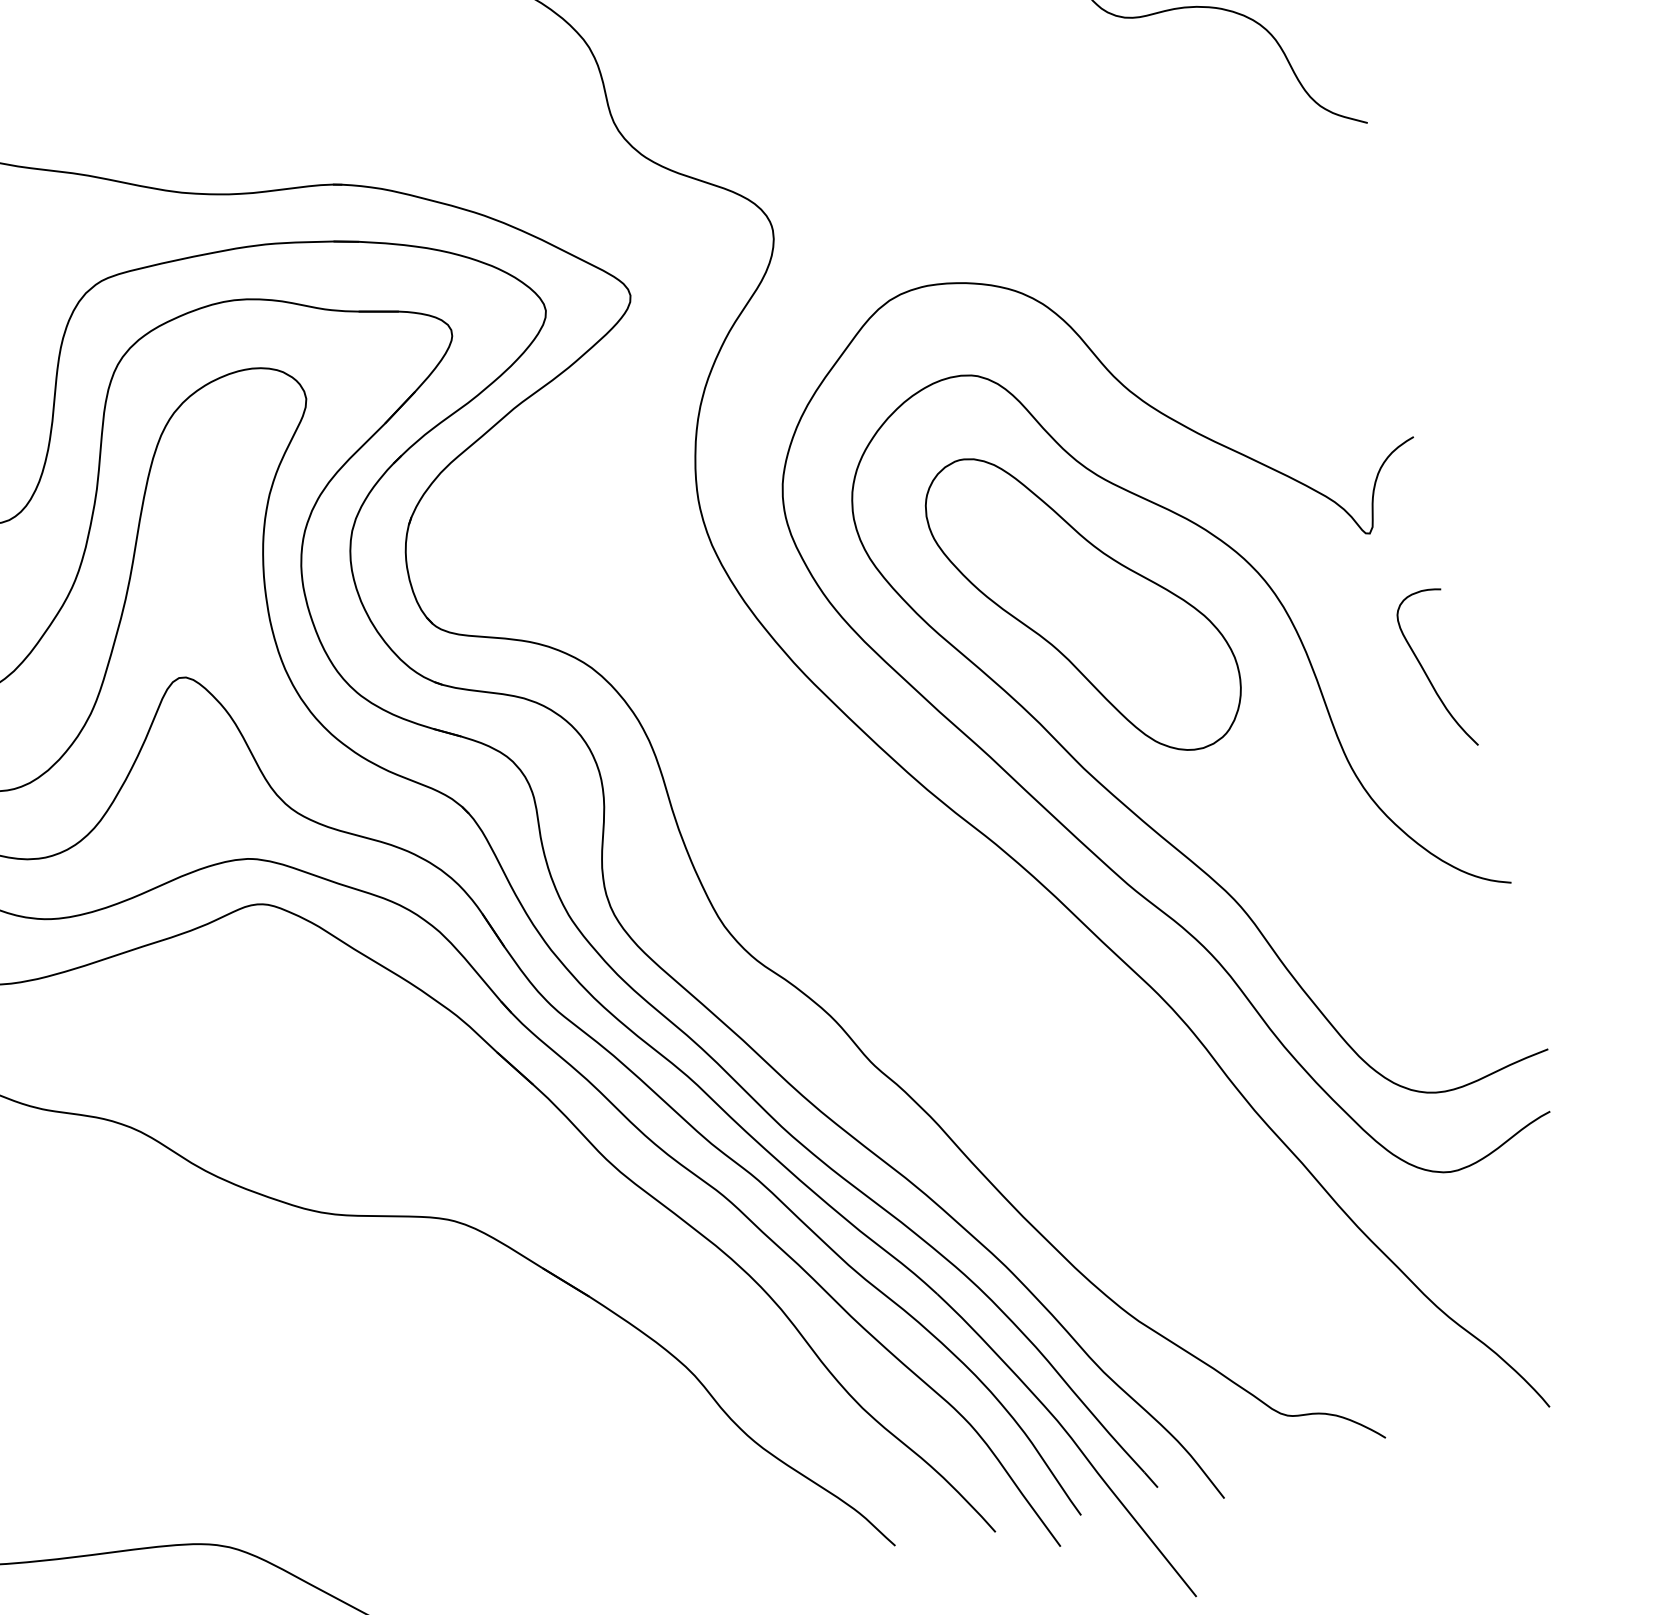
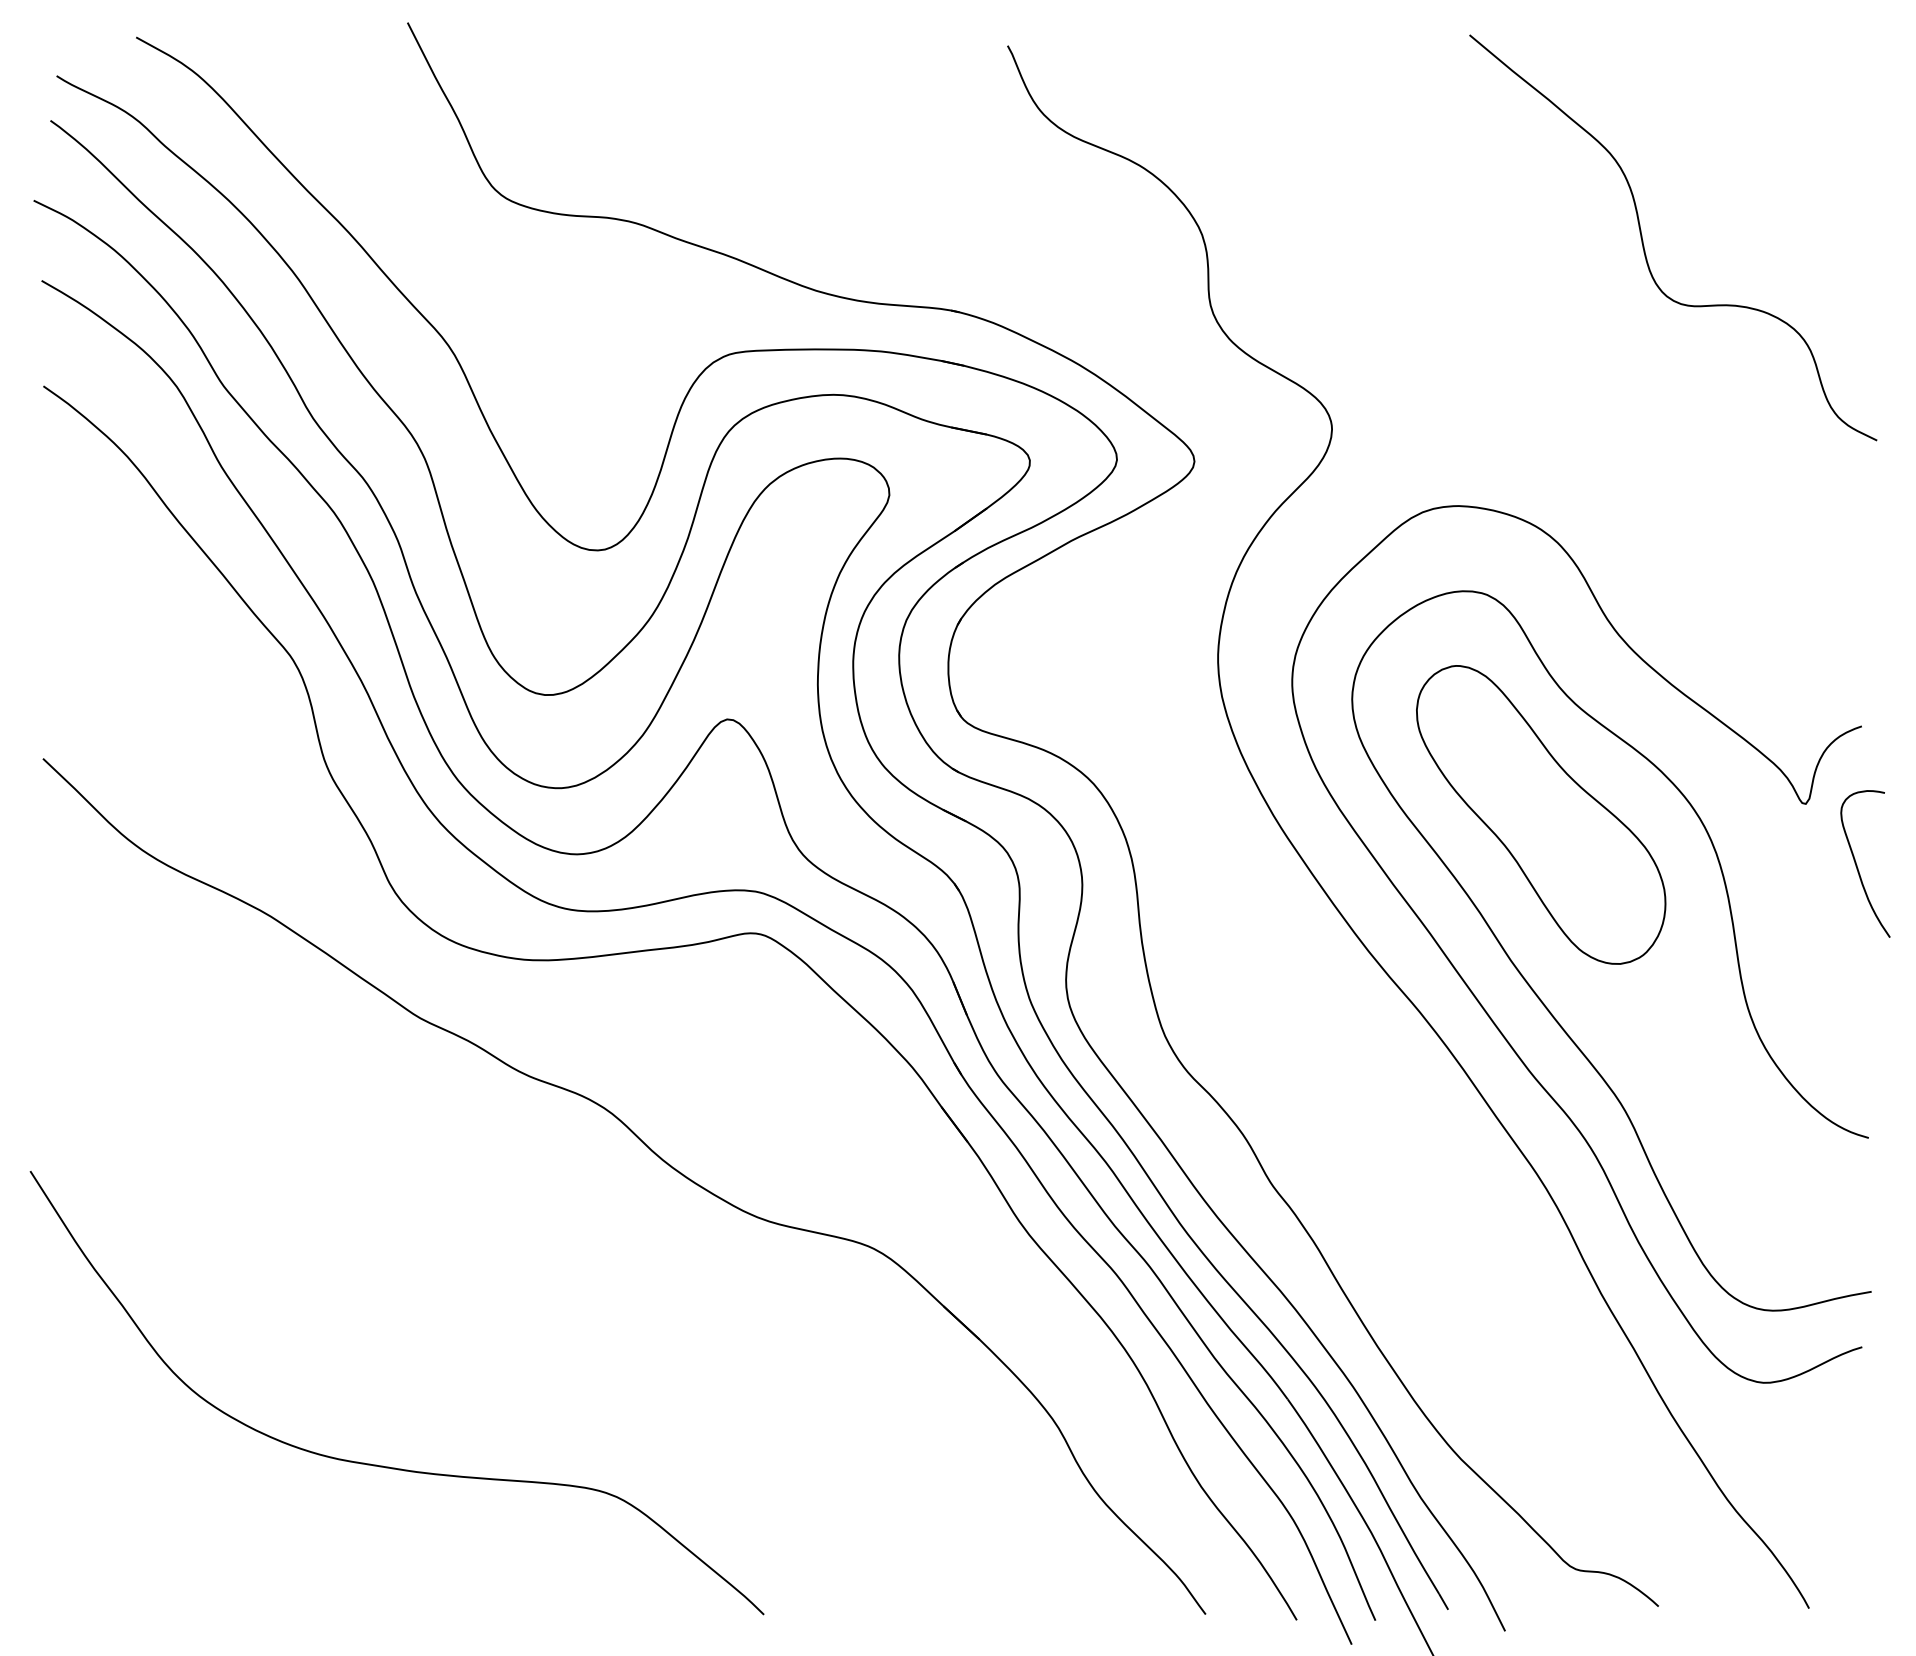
curve: (1427, 674) -> (1857, 865), moved

